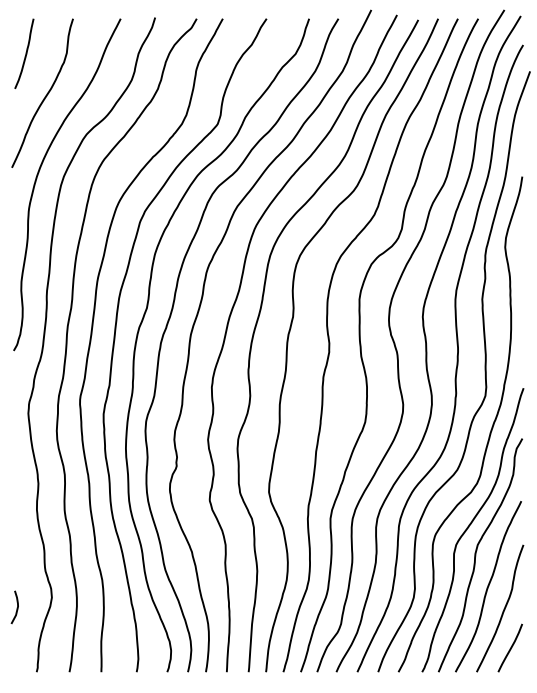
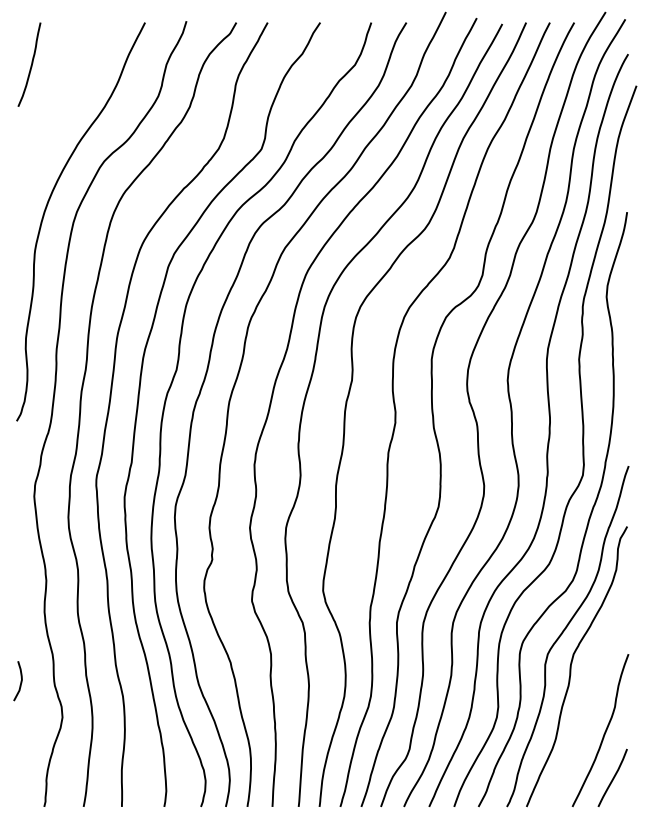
curve: (46, 93) -> (56, 112), removed
curve: (488, 586) -> (586, 704), removed
curve: (16, 608) -> (20, 682), moved

